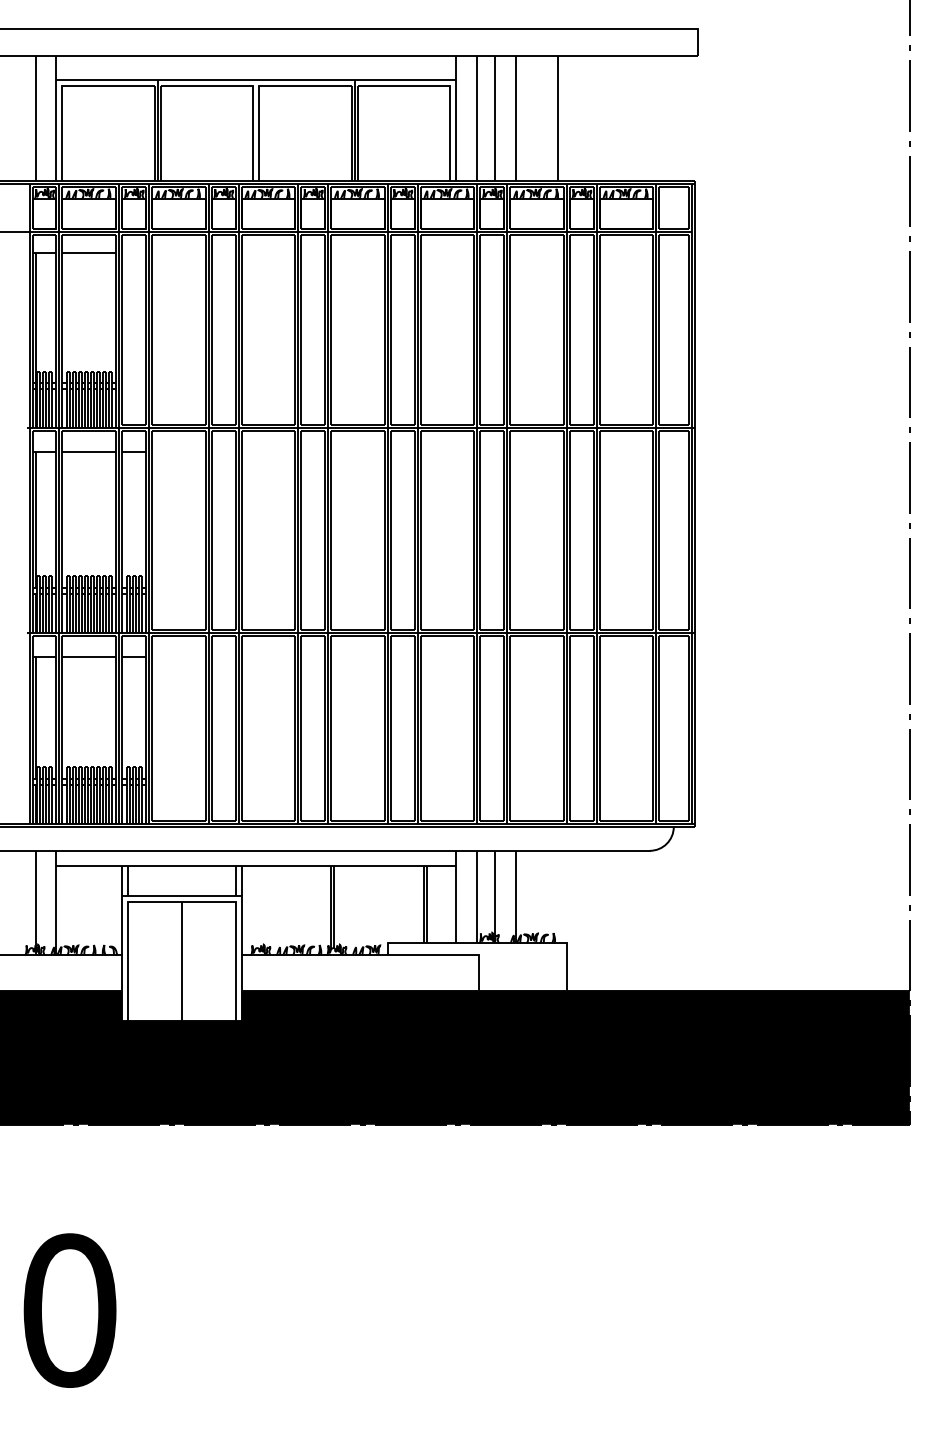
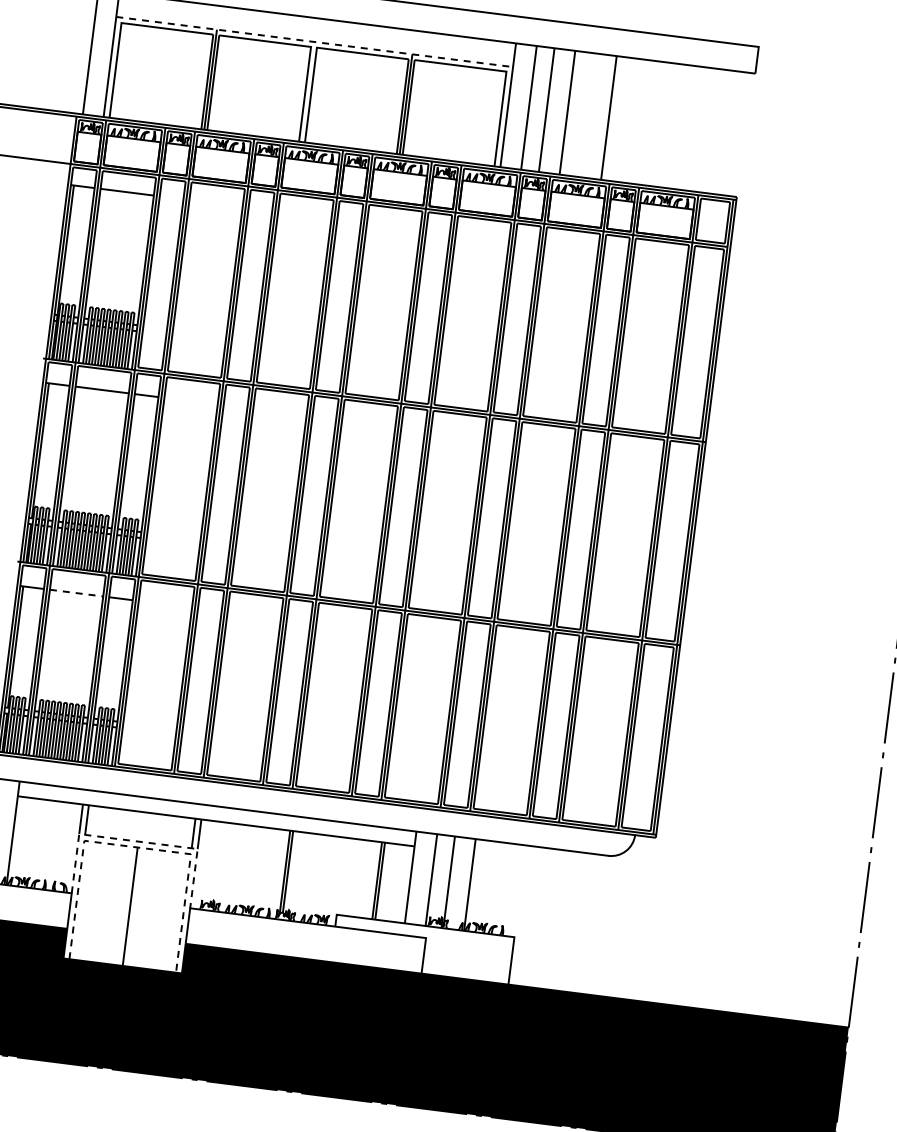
line: (256, 80) -> (314, 42), solid -> dashed
line: (89, 656) -> (76, 592), solid -> dashed
line: (181, 895) -> (138, 841), solid -> dashed
line: (181, 901) -> (137, 847), solid -> dashed

